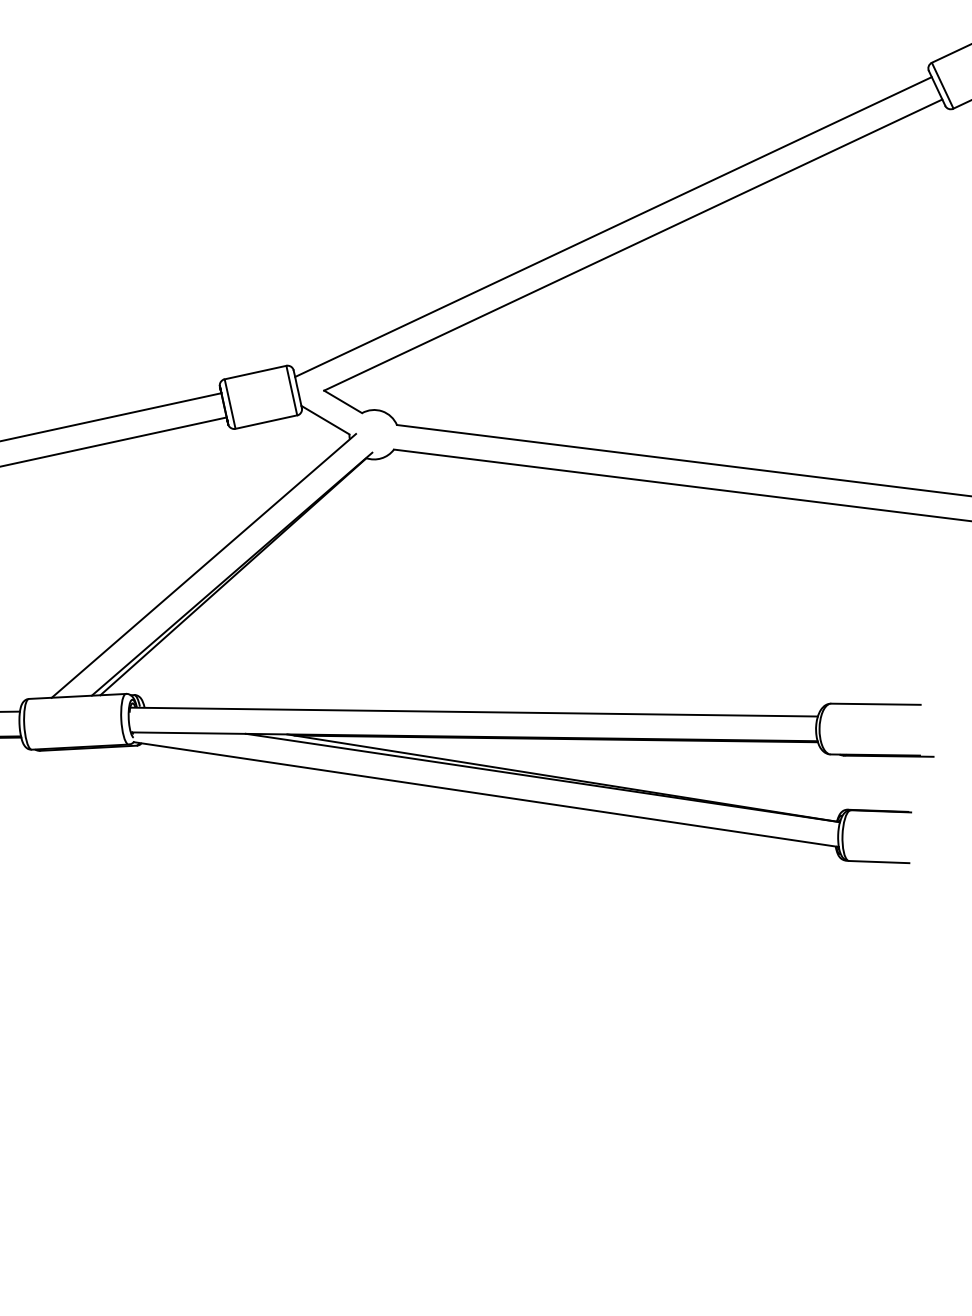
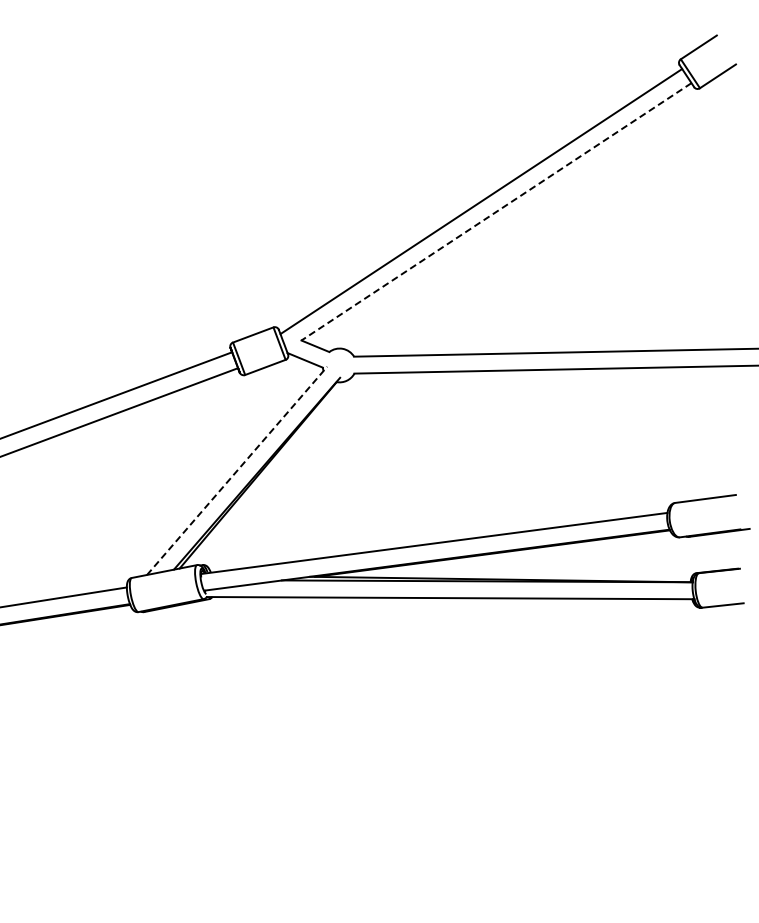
line: (633, 244) -> (496, 211), solid -> dashed
line: (204, 565) -> (237, 470), solid -> dashed

